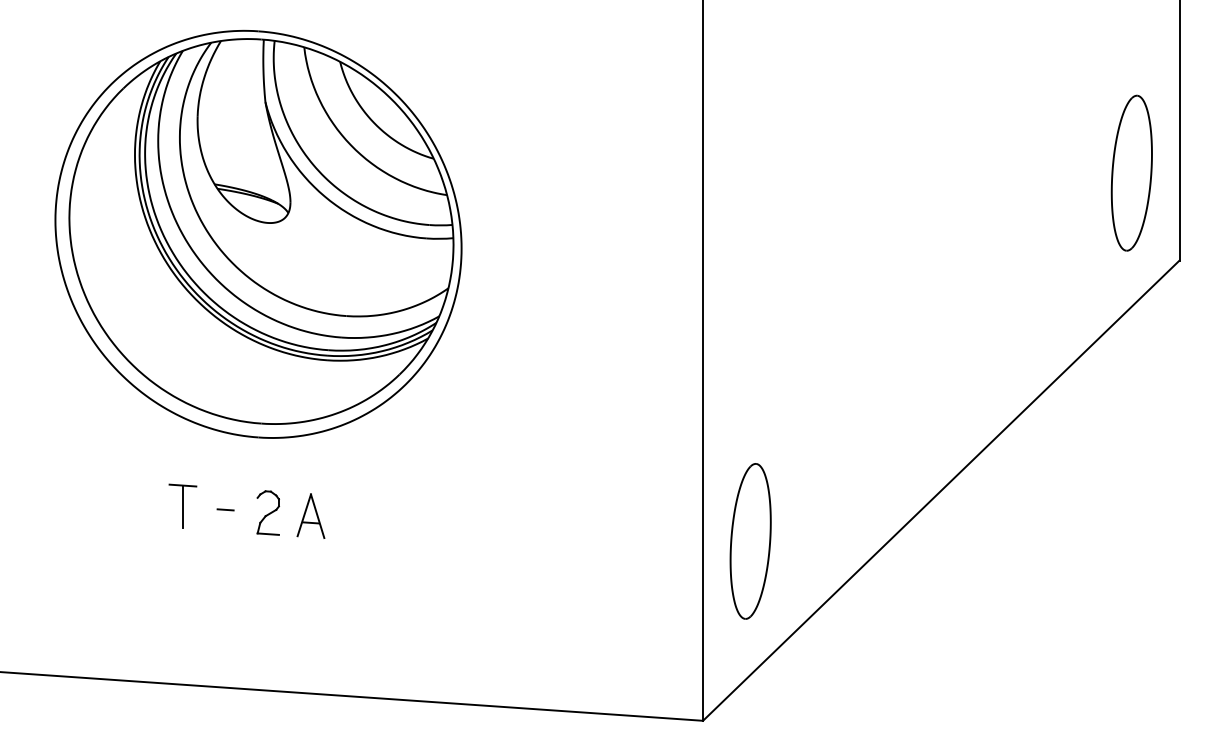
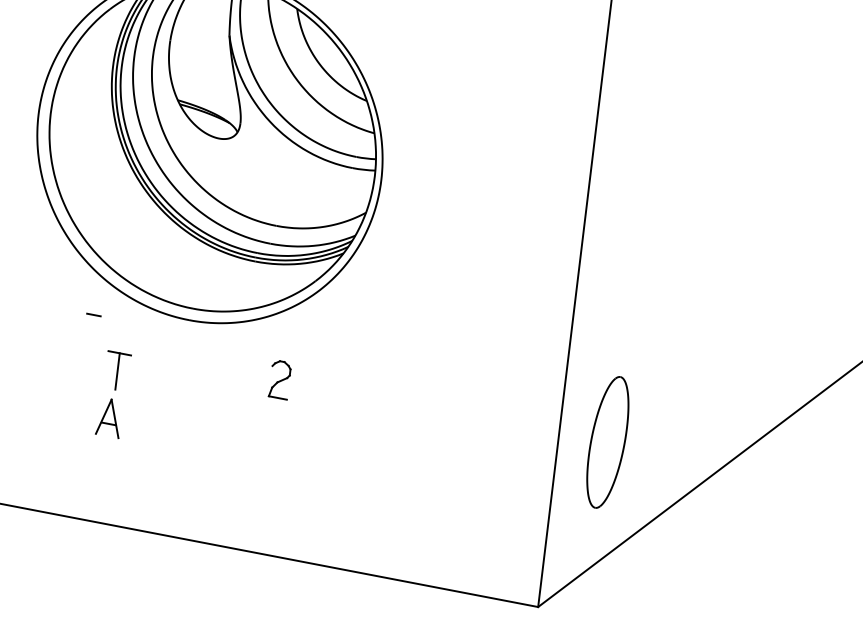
line: (225, 509) -> (93, 314), moved
part: (267, 512) -> (279, 379), moved
part: (310, 515) -> (109, 417), moved
part: (750, 541) -> (607, 442), moved

